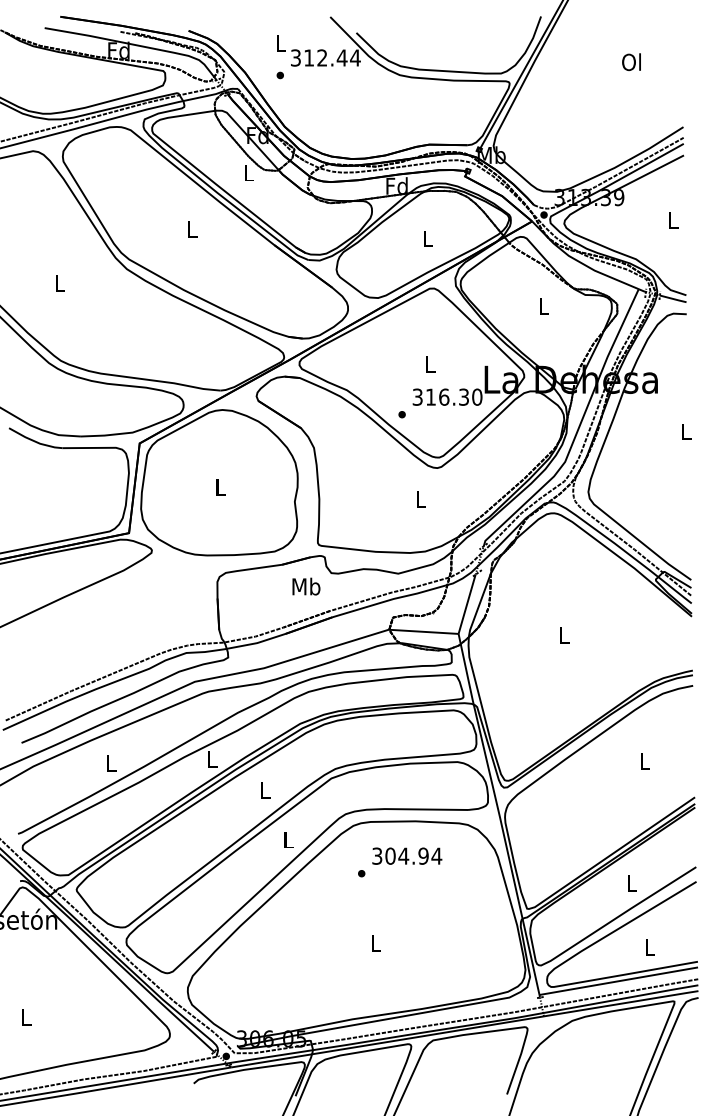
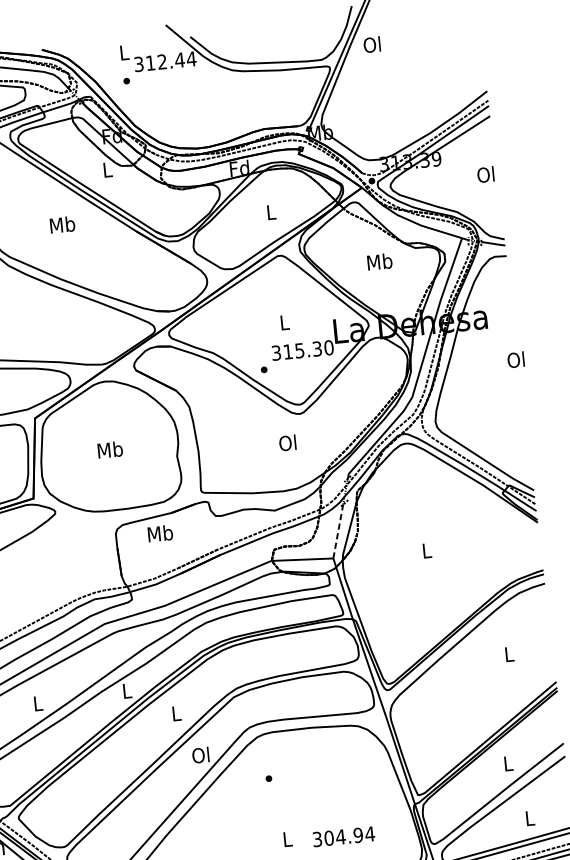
text: (631, 61) -> (372, 44), moved
text: (672, 220) -> (485, 174), L -> Ol
text: (192, 229) -> (62, 224), L -> Mb
text: (543, 306) -> (379, 261), L -> Mb
text: (444, 396) -> (300, 350), 316.30 -> 315.30
text: (685, 431) -> (515, 359), L -> Ol
text: (220, 486) -> (110, 449), L -> Mb
text: (419, 499) -> (287, 443), L -> Ol
text: (306, 586) -> (160, 533), moved
line: (467, 604) -> (338, 531), solid -> dashed
text: (287, 839) -> (200, 755), L -> Ol
text: (407, 855) -> (344, 836), moved

